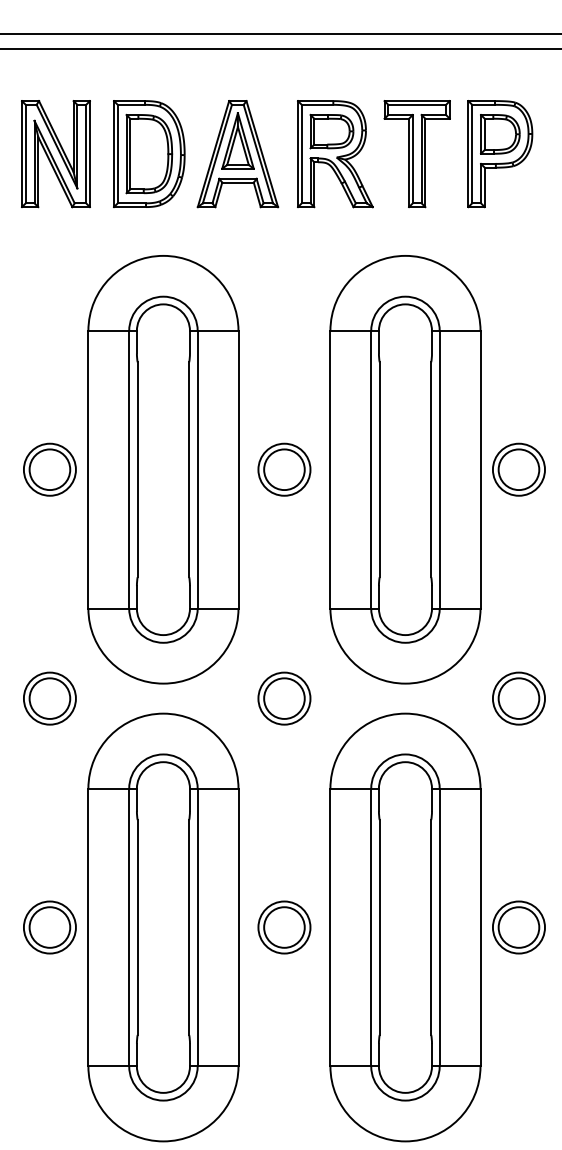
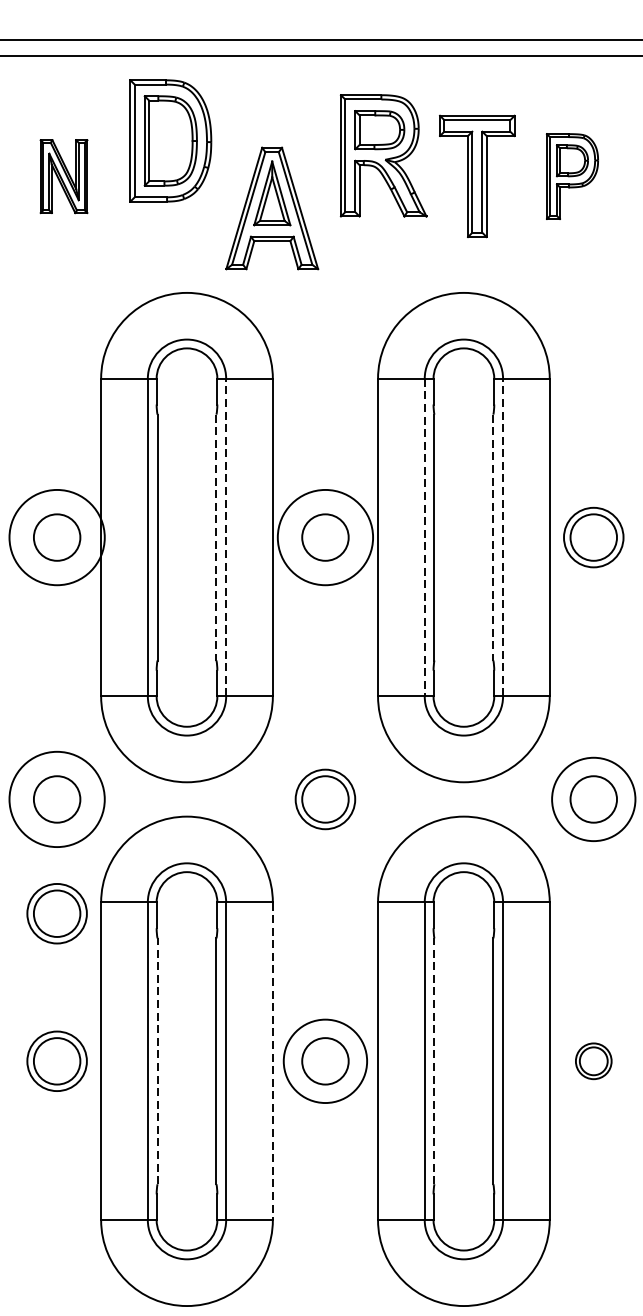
part: (149, 153) -> (171, 140), moved
part: (55, 154) -> (63, 176), size x0.6
part: (237, 154) -> (271, 208), moved
part: (335, 154) -> (383, 156), moved
part: (500, 154) -> (572, 176), size x0.7
circle: (49, 469) -> (56, 537), size x1.6
line: (197, 469) -> (225, 537), solid -> dashed
circle: (284, 469) -> (325, 537), size x1.6
line: (371, 469) -> (425, 537), solid -> dashed
line: (439, 469) -> (502, 537), solid -> dashed
line: (189, 470) -> (216, 538), solid -> dashed
line: (431, 470) -> (493, 538), solid -> dashed
circle: (49, 698) -> (56, 799), size x1.6
circle: (518, 698) -> (593, 799), size x1.4
part: (49, 798) -> (56, 913), added
line: (137, 927) -> (157, 1061), solid -> dashed
line: (238, 927) -> (272, 1061), solid -> dashed
circle: (284, 927) -> (325, 1061), size x1.4
line: (379, 927) -> (434, 1061), solid -> dashed
part: (518, 927) -> (593, 1061), size x0.6

